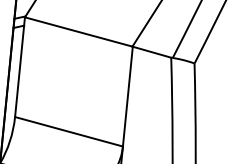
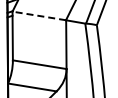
line: (77, 30) -> (38, 15), solid -> dashed

